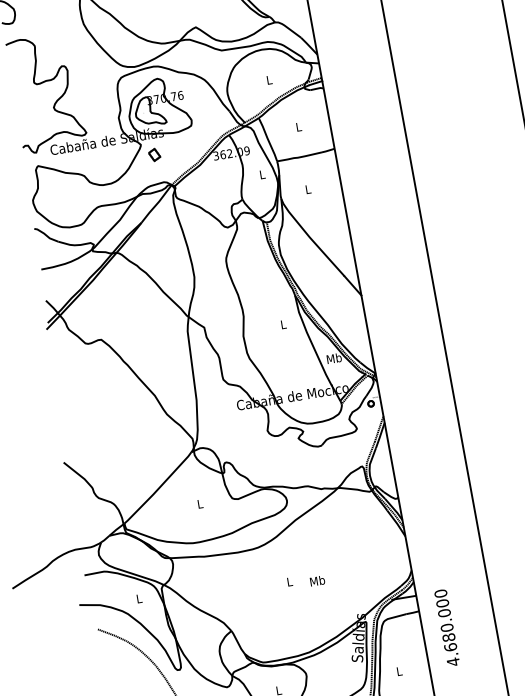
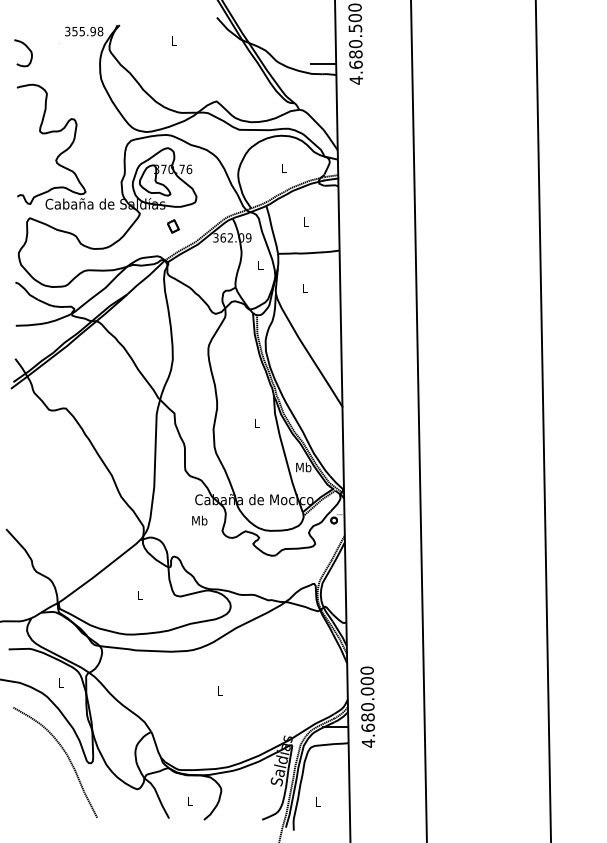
part: (154, 154) -> (173, 226), moved
text: (317, 580) -> (199, 520), moved
text: (446, 627) -> (367, 706), moved

